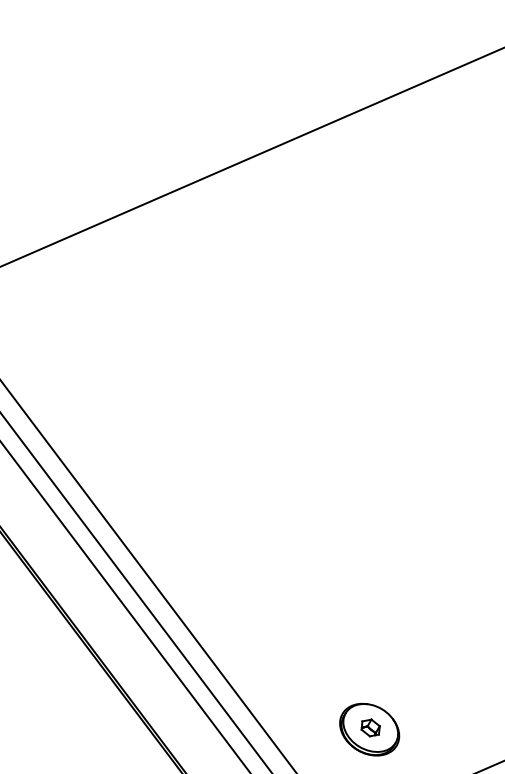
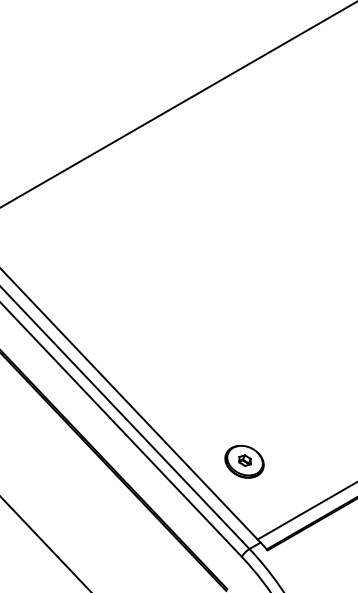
part: (369, 729) -> (244, 461), moved

